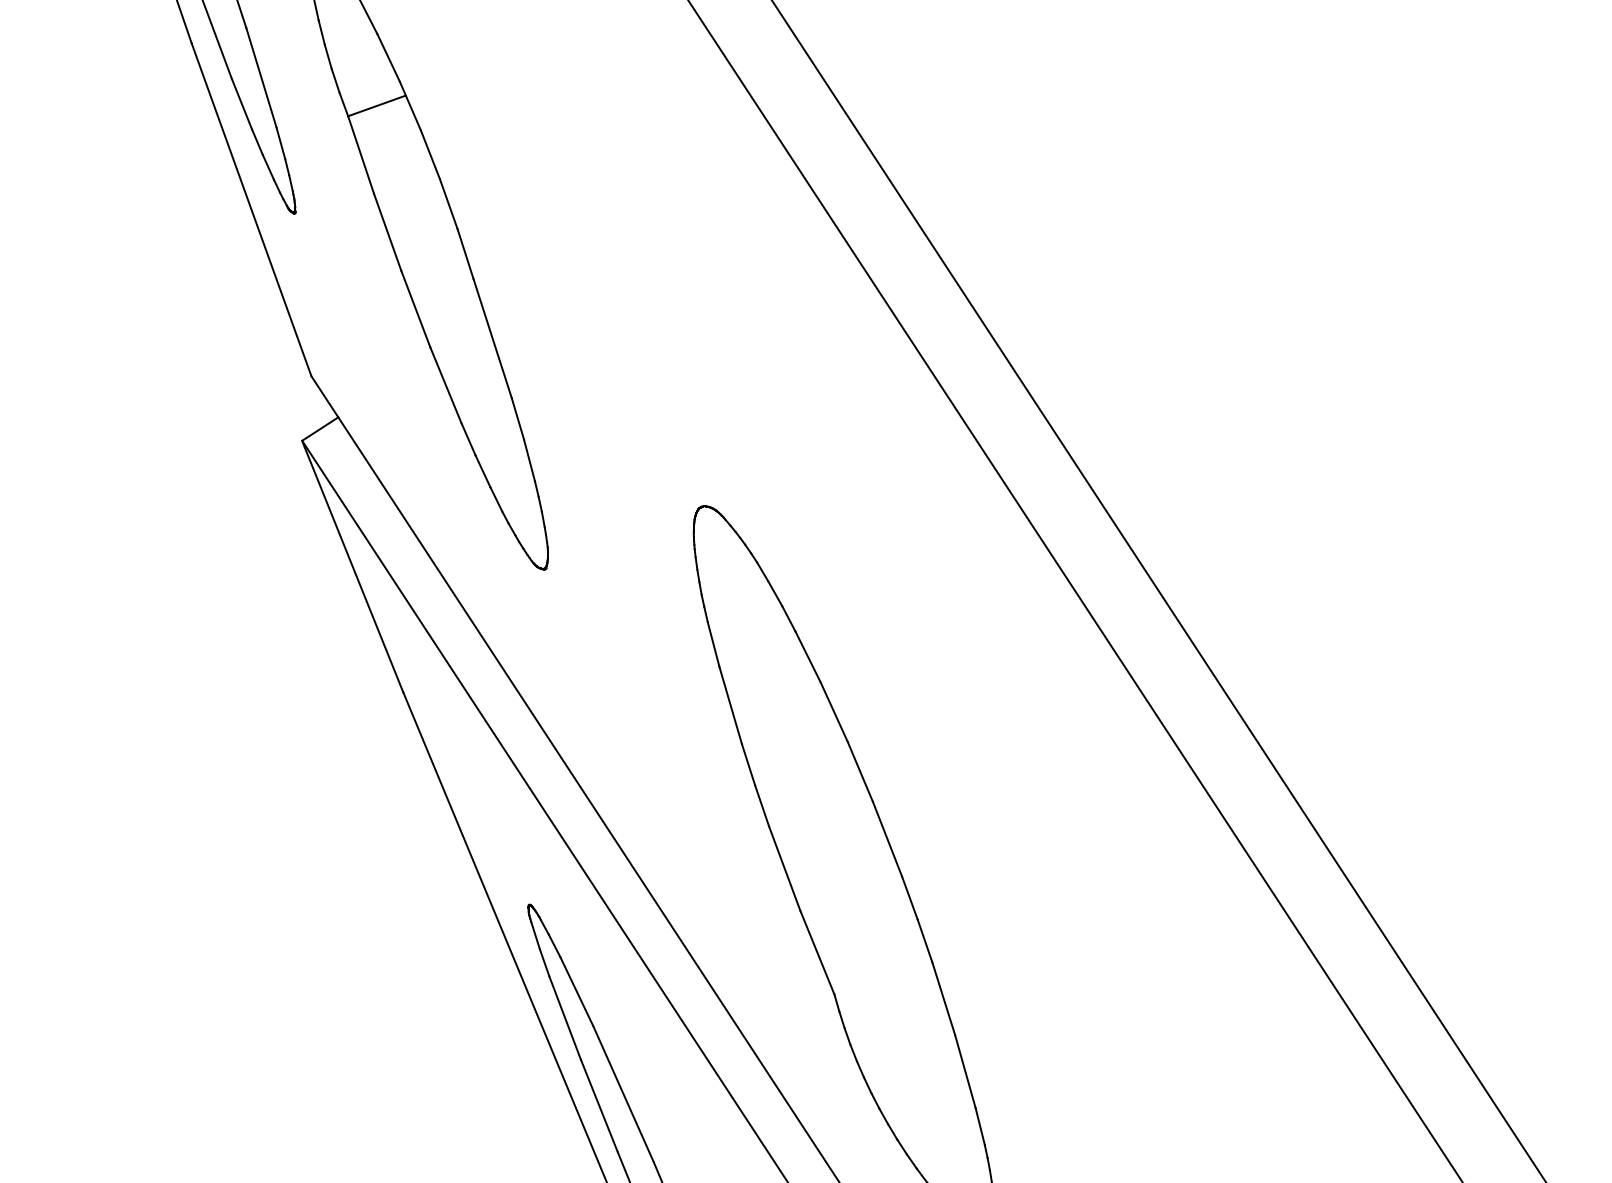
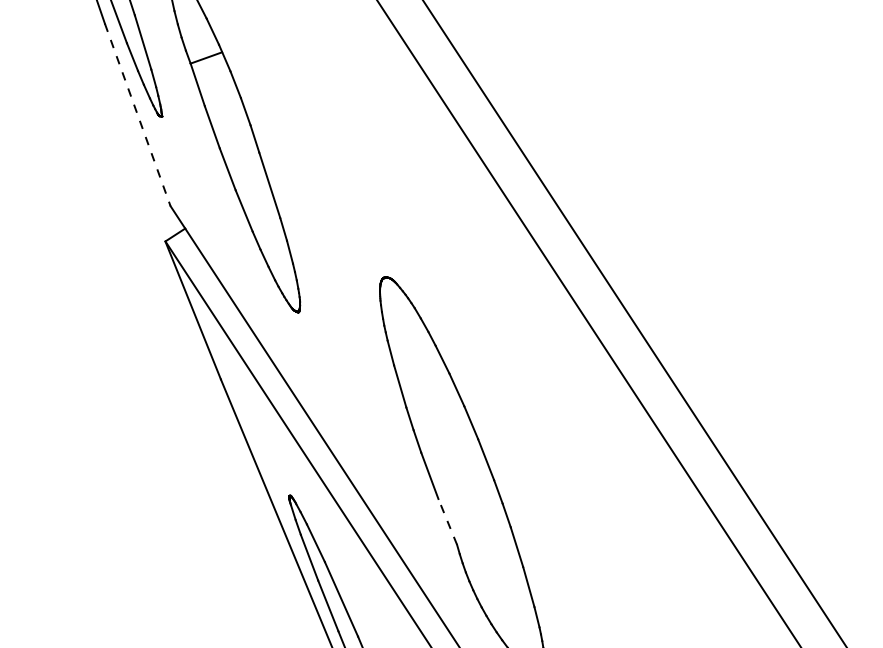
line: (251, 209) -> (137, 114), solid -> dashed
line: (816, 951) -> (447, 521), solid -> dashed

